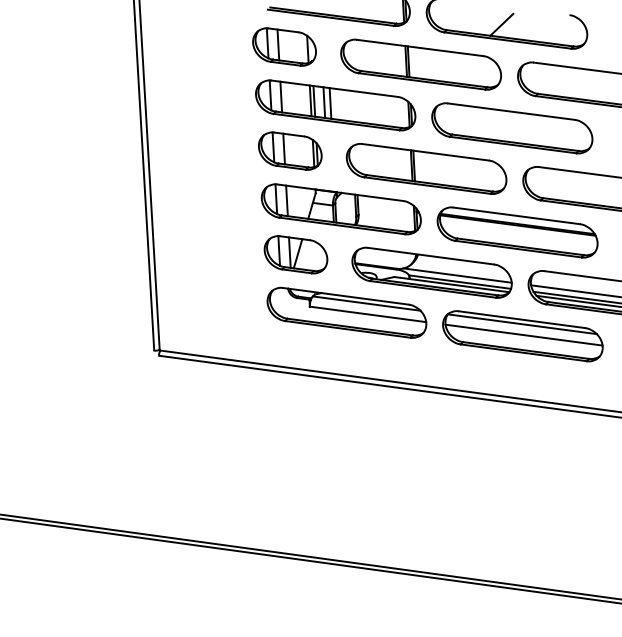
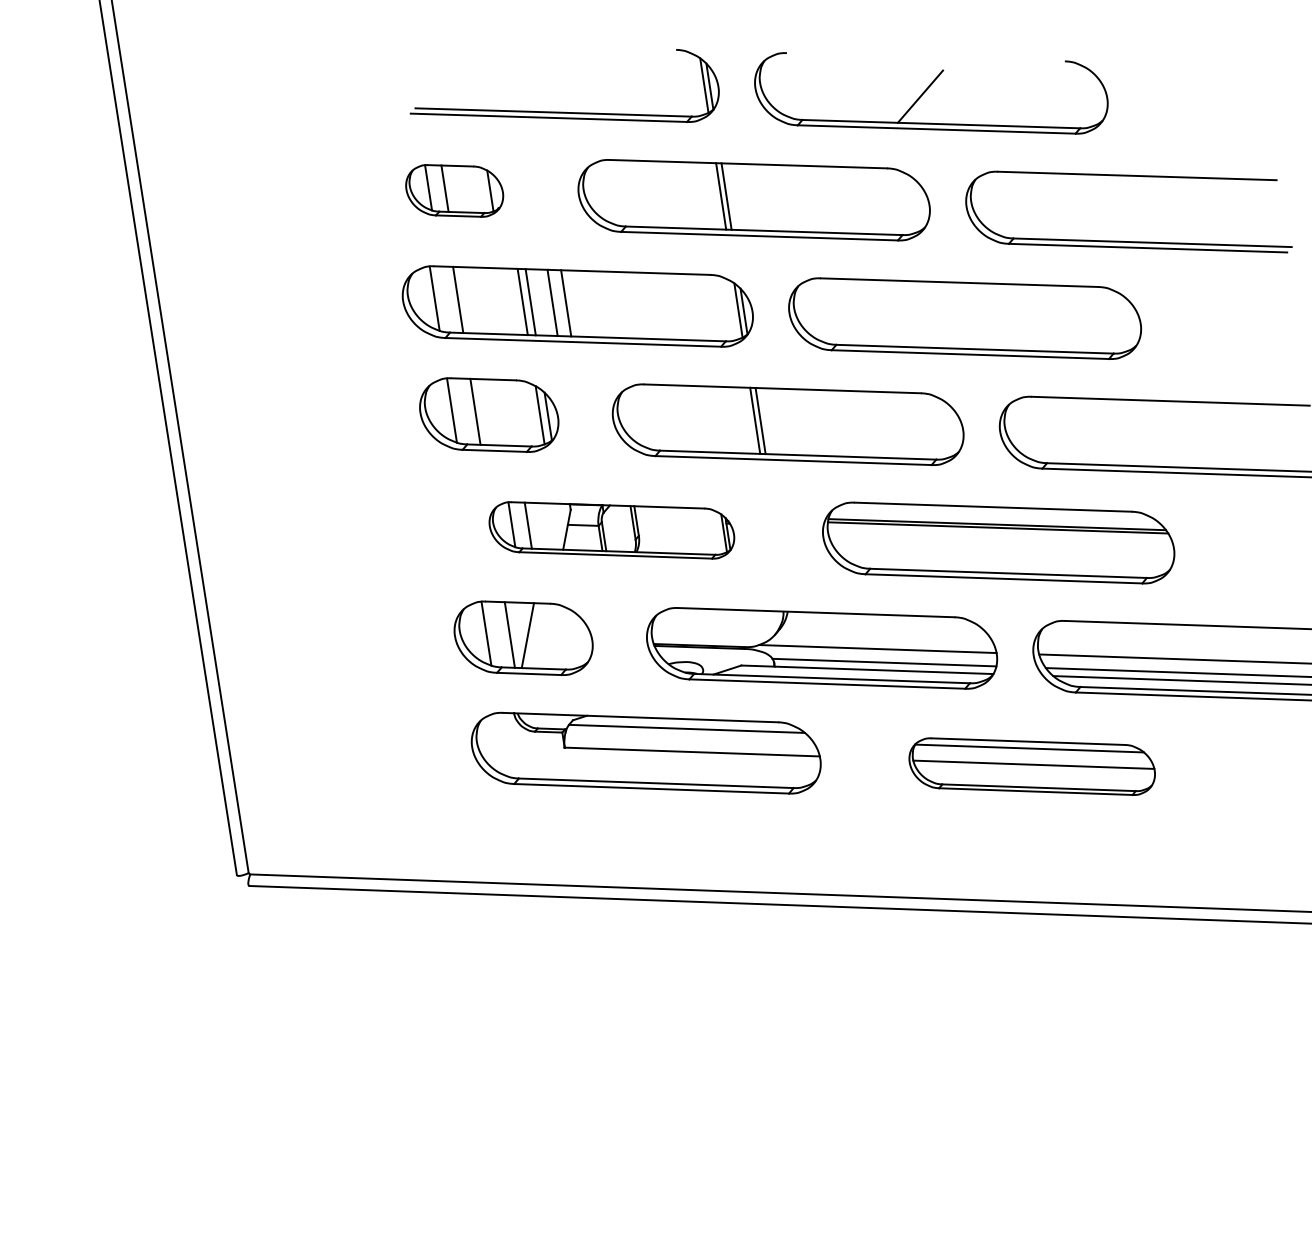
part: (284, 46) -> (454, 189), size x0.7
part: (340, 209) -> (610, 530), size x0.7
part: (522, 336) -> (1031, 767), size x0.7

